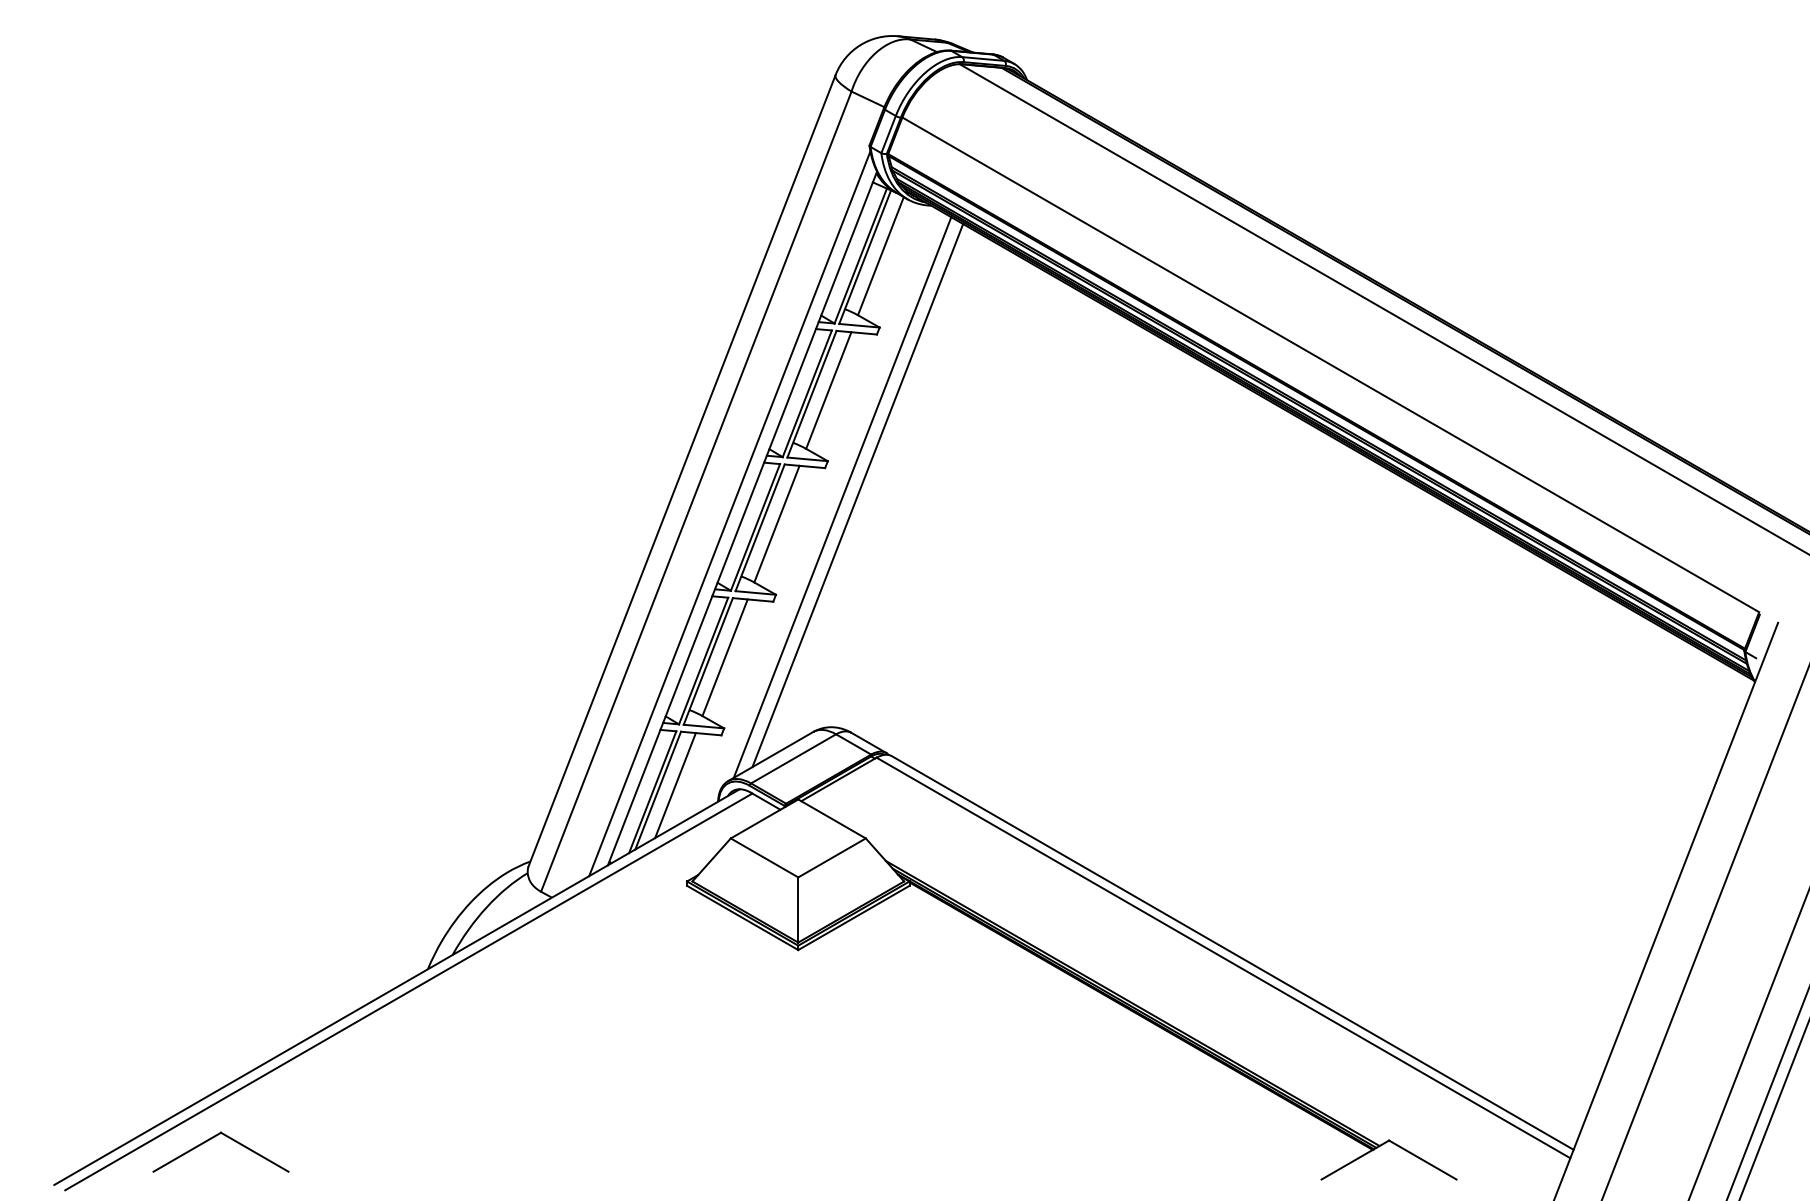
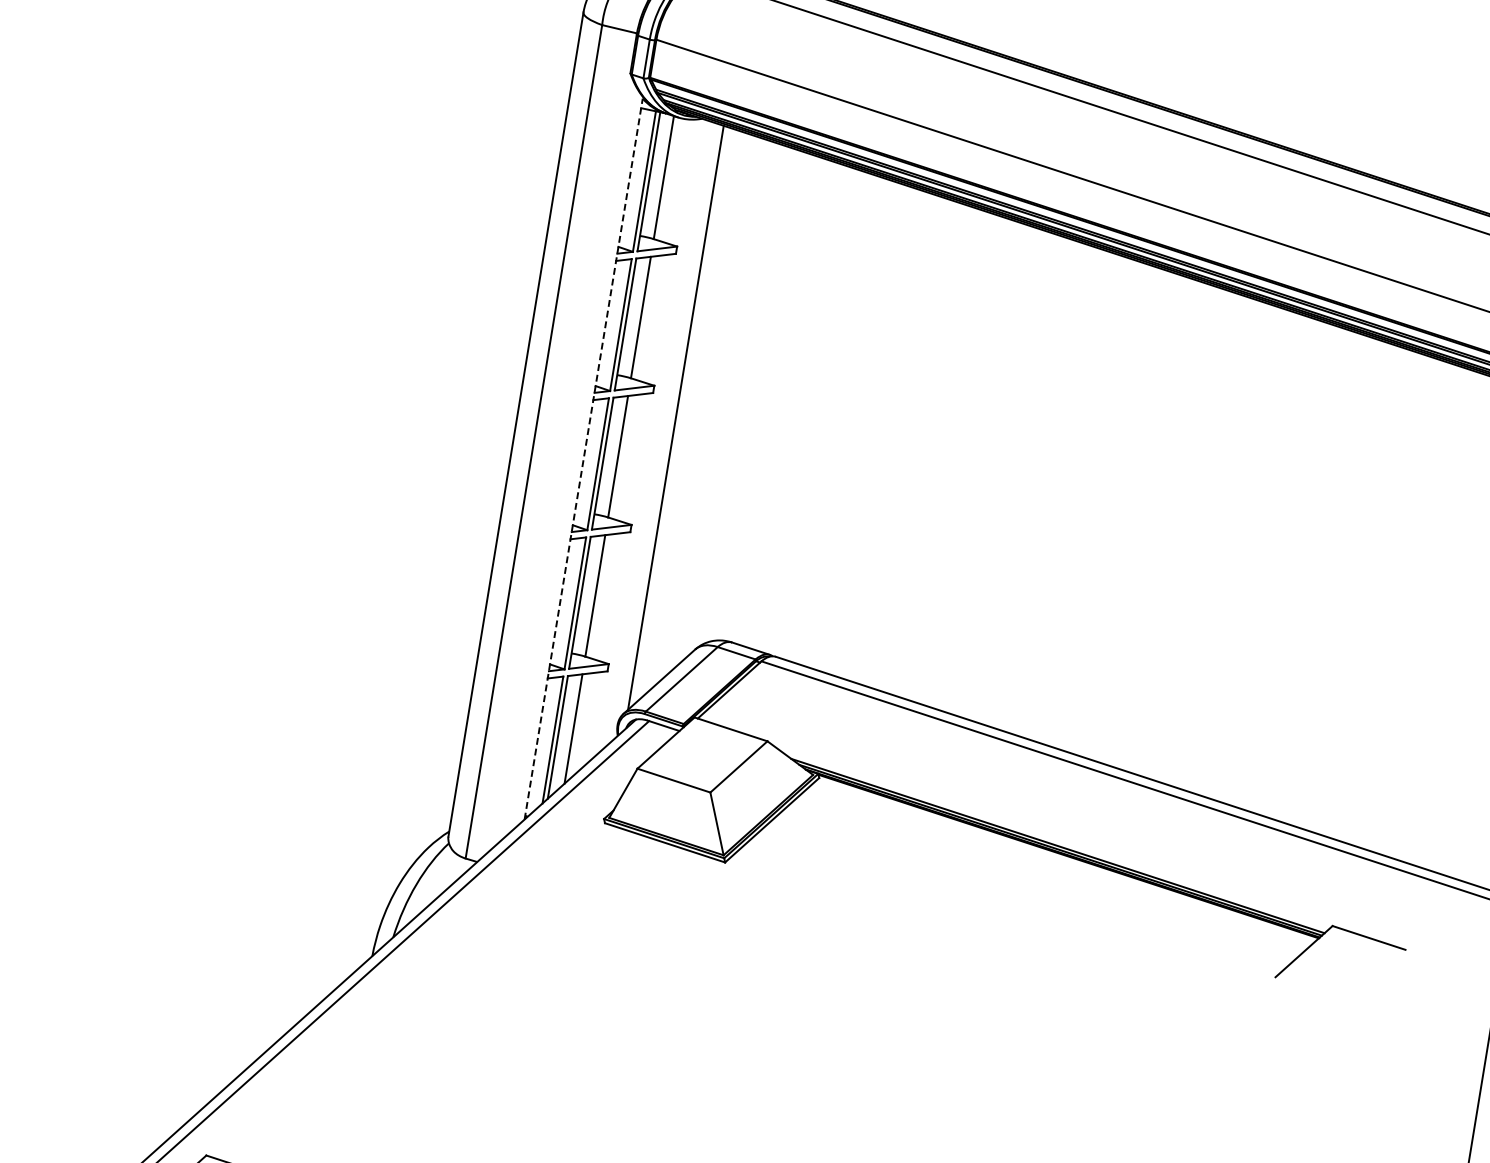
line: (857, 495) -> (689, 412), removed
line: (729, 513) -> (570, 456), removed
line: (742, 518) -> (583, 458), solid -> dashed

